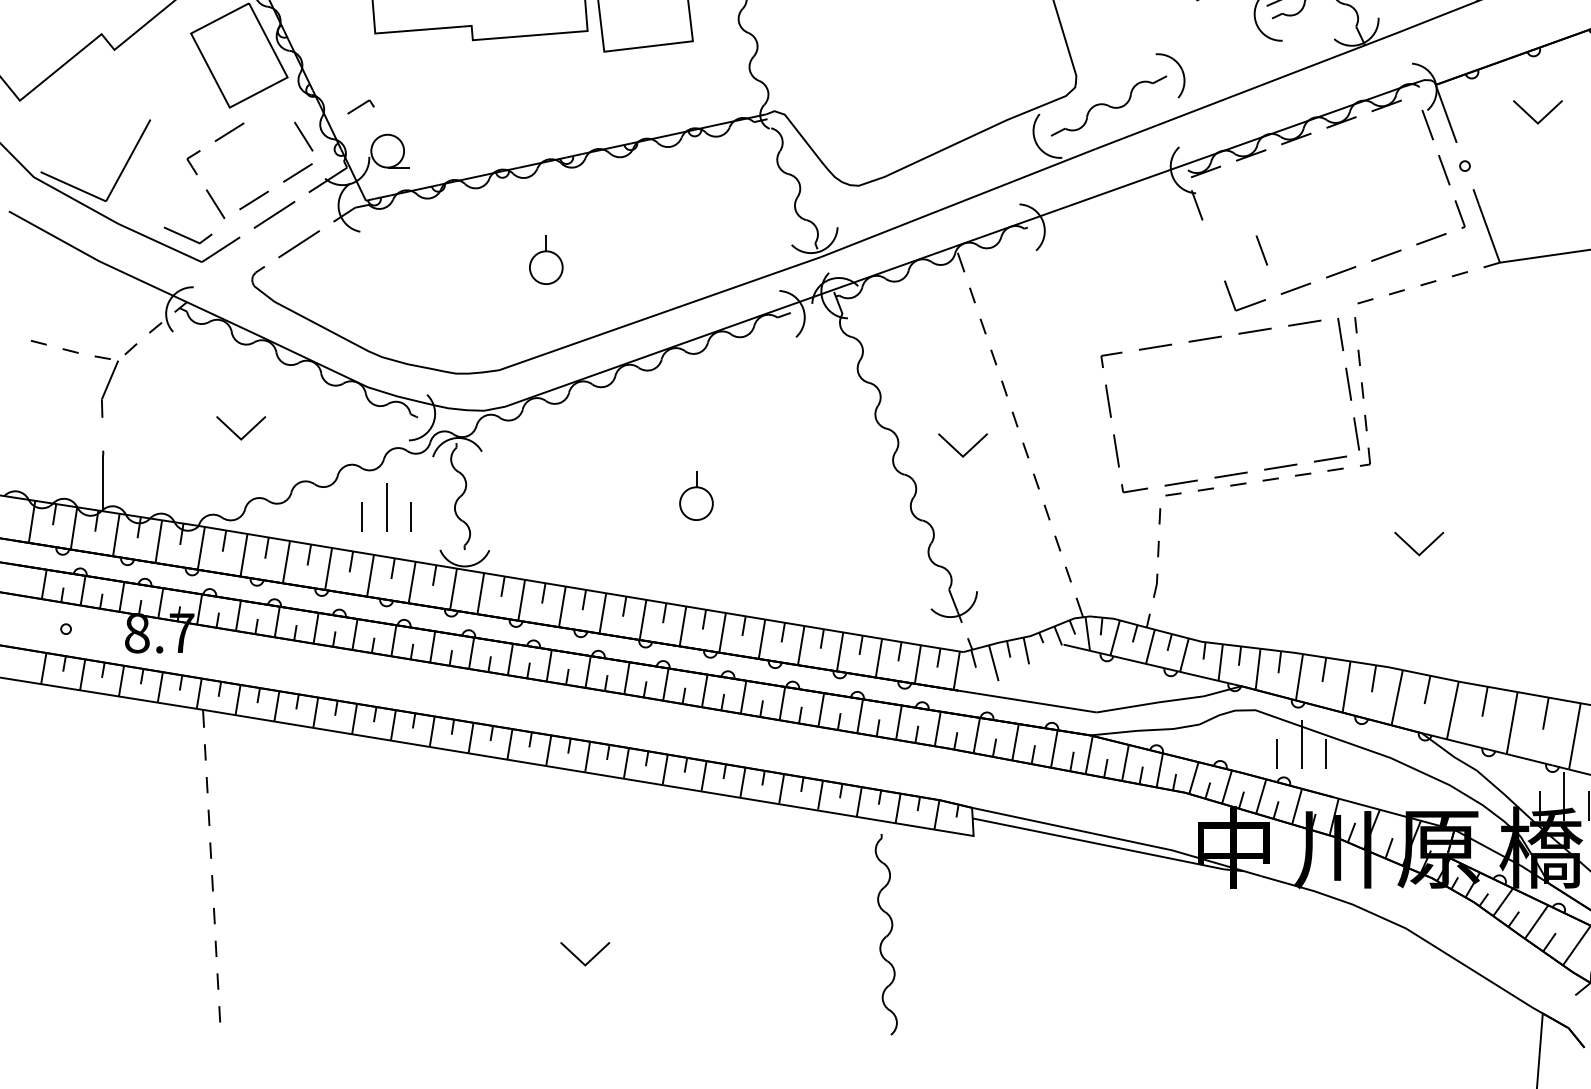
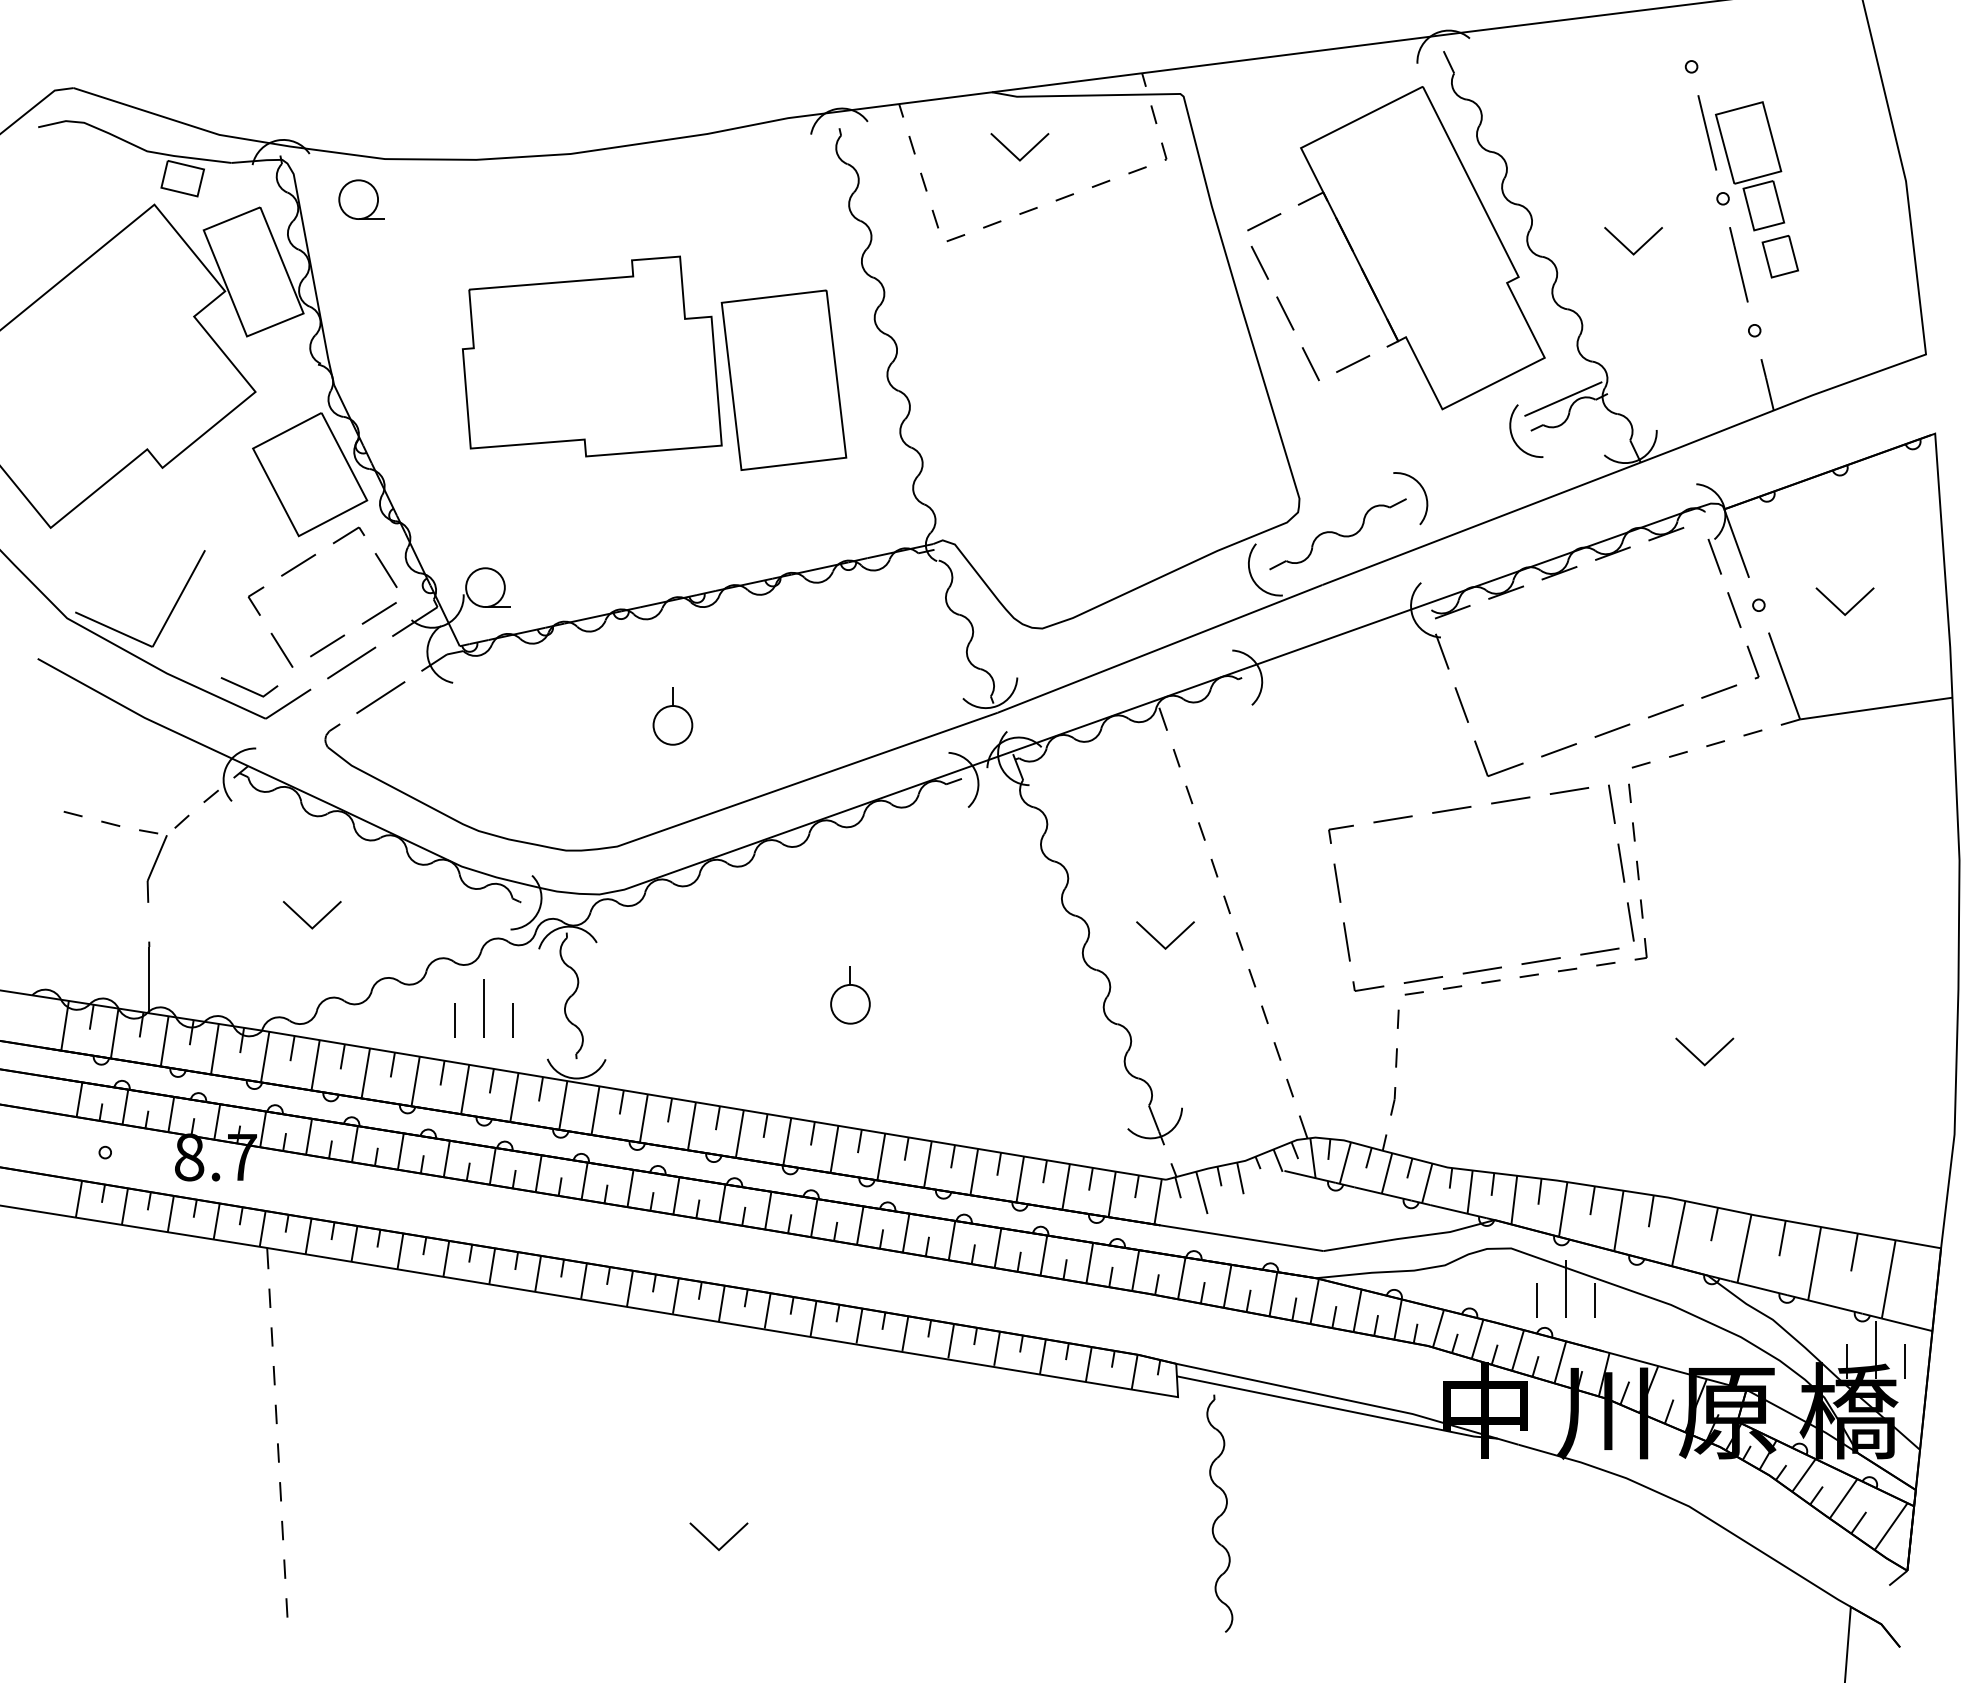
part: (360, 107) -> (348, 535), moved
part: (1532, 117) -> (1838, 607), moved
line: (1261, 250) -> (1461, 704), moved
part: (886, 934) -> (1219, 1513), moved

